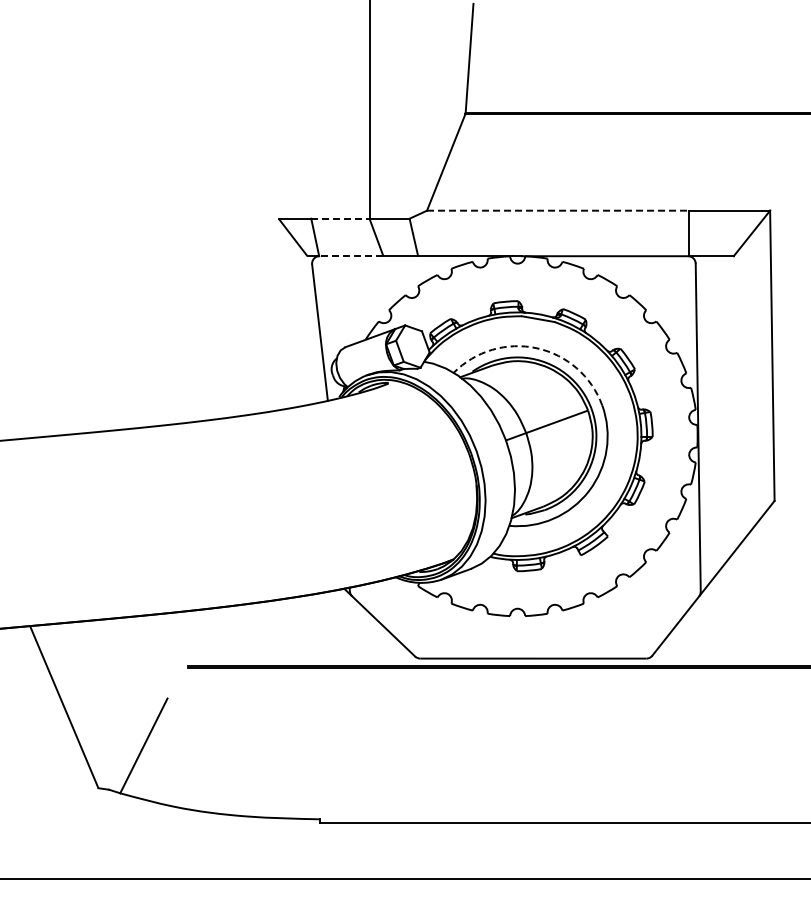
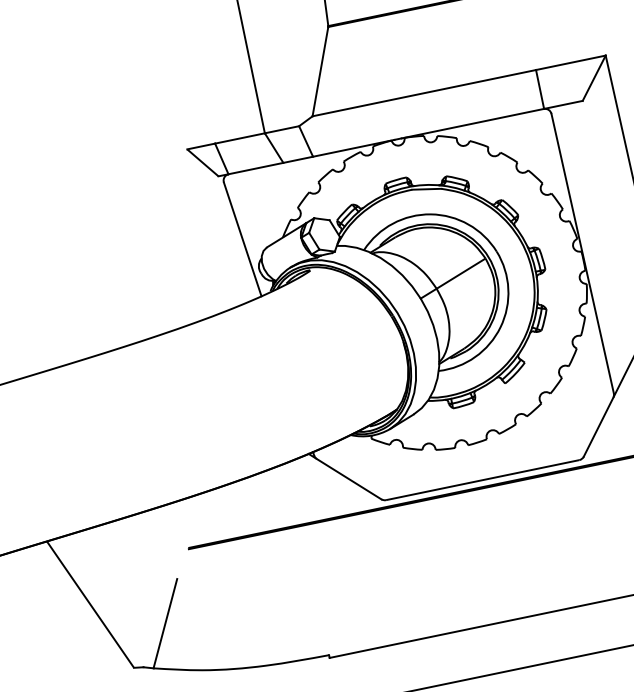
line: (557, 210) -> (424, 93), dashed -> solid
line: (340, 218) -> (240, 138), dashed -> solid
line: (350, 256) -> (255, 168), dashed -> solid
arc: (537, 348) -> (431, 214), dashed -> solid

